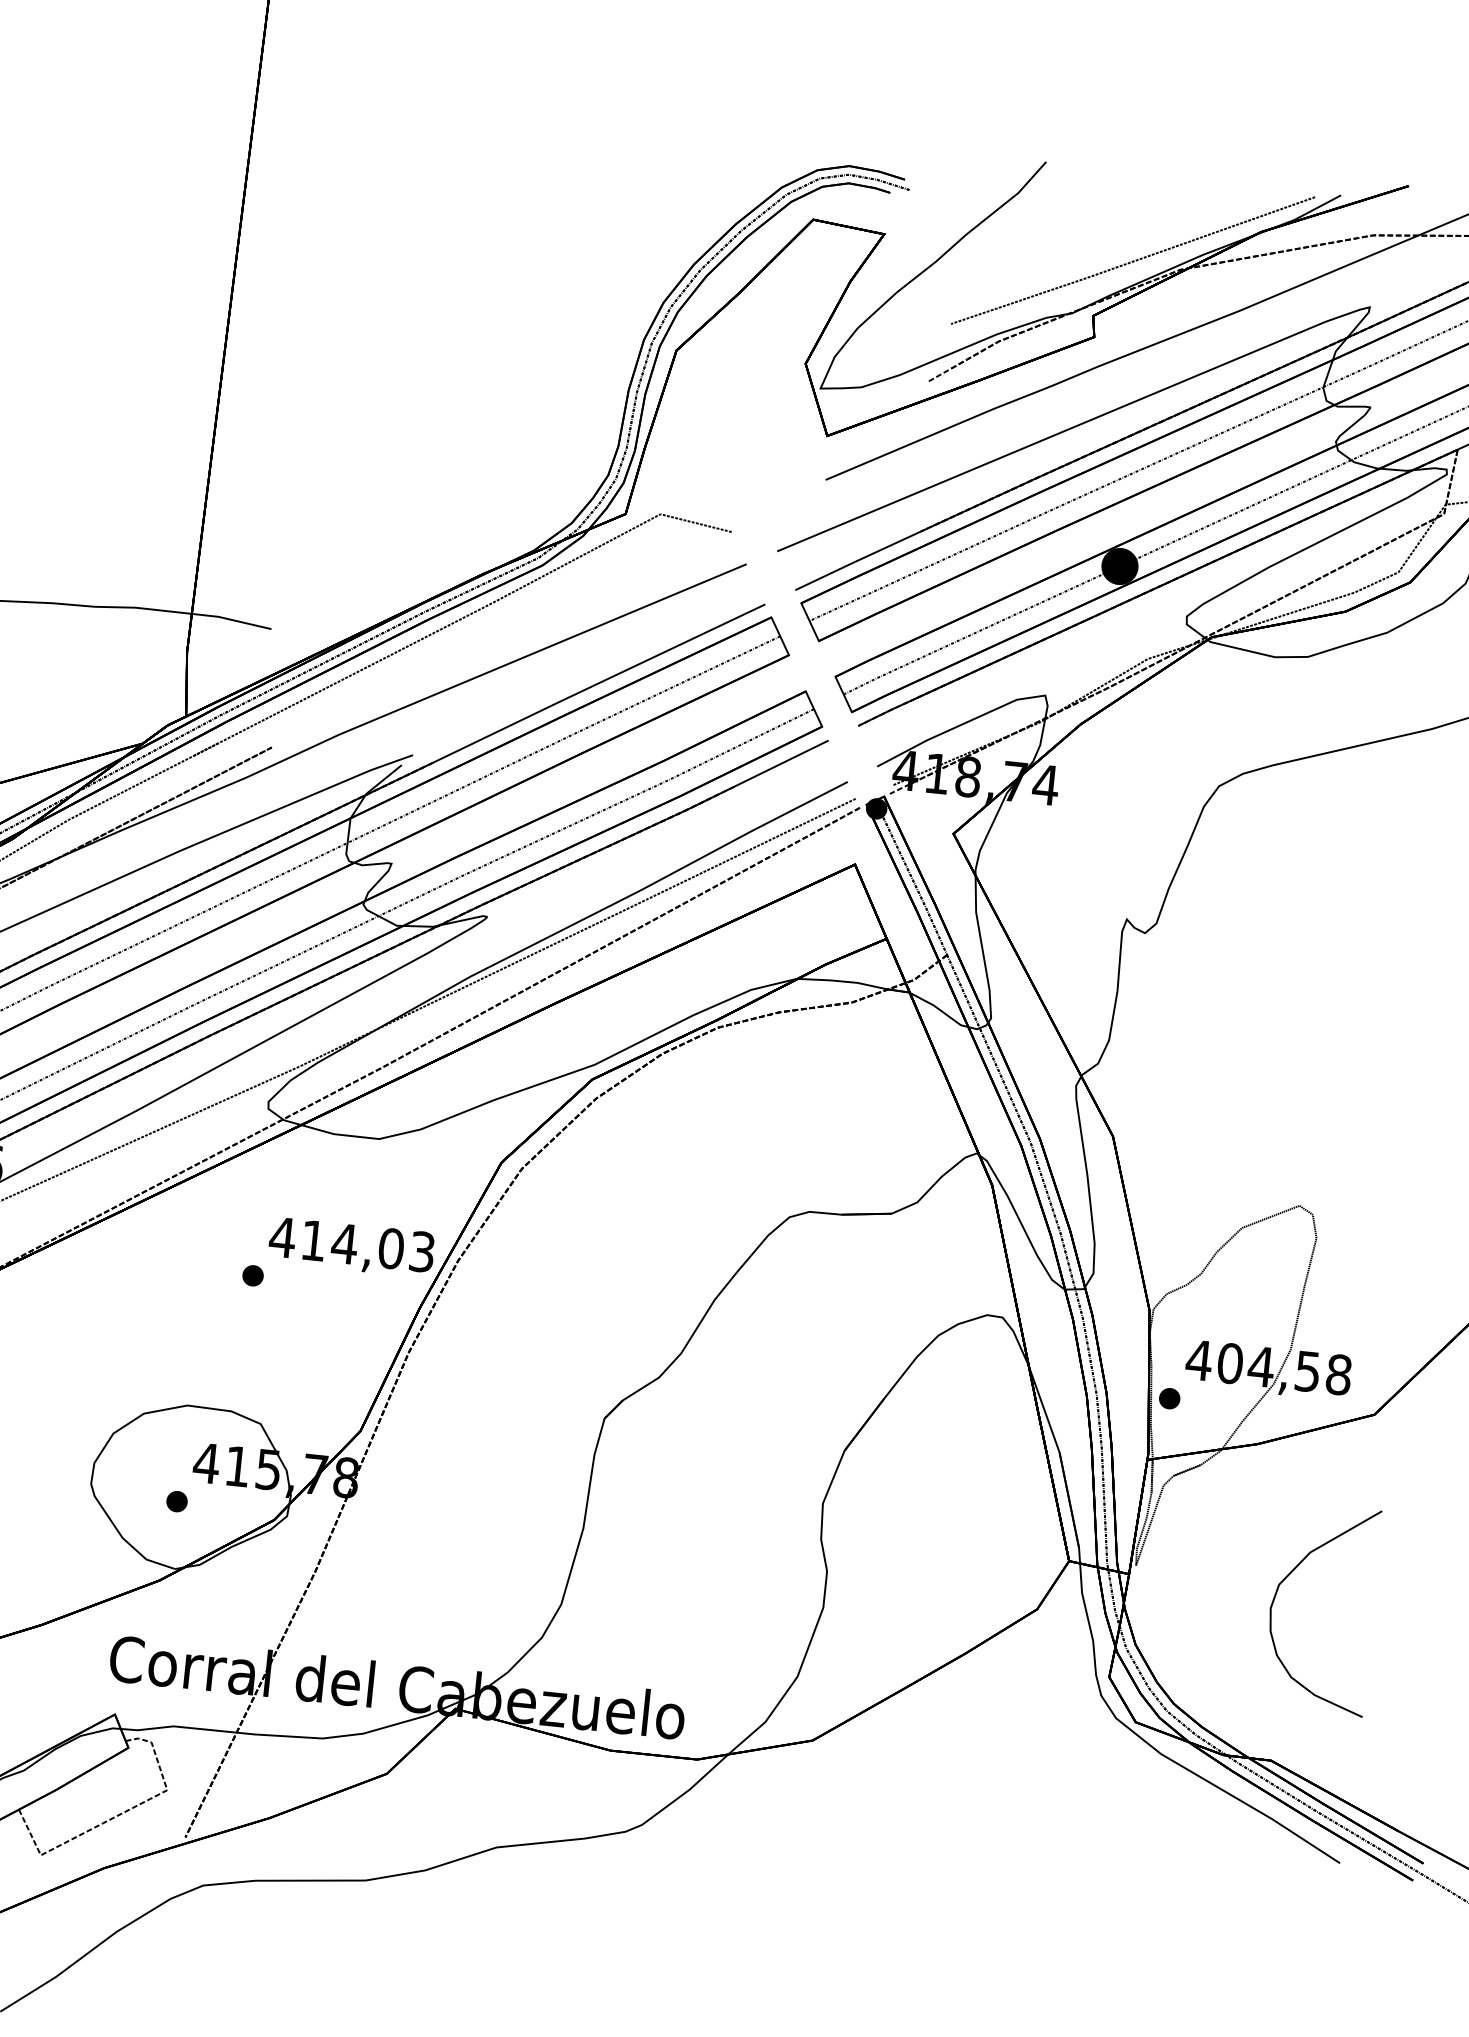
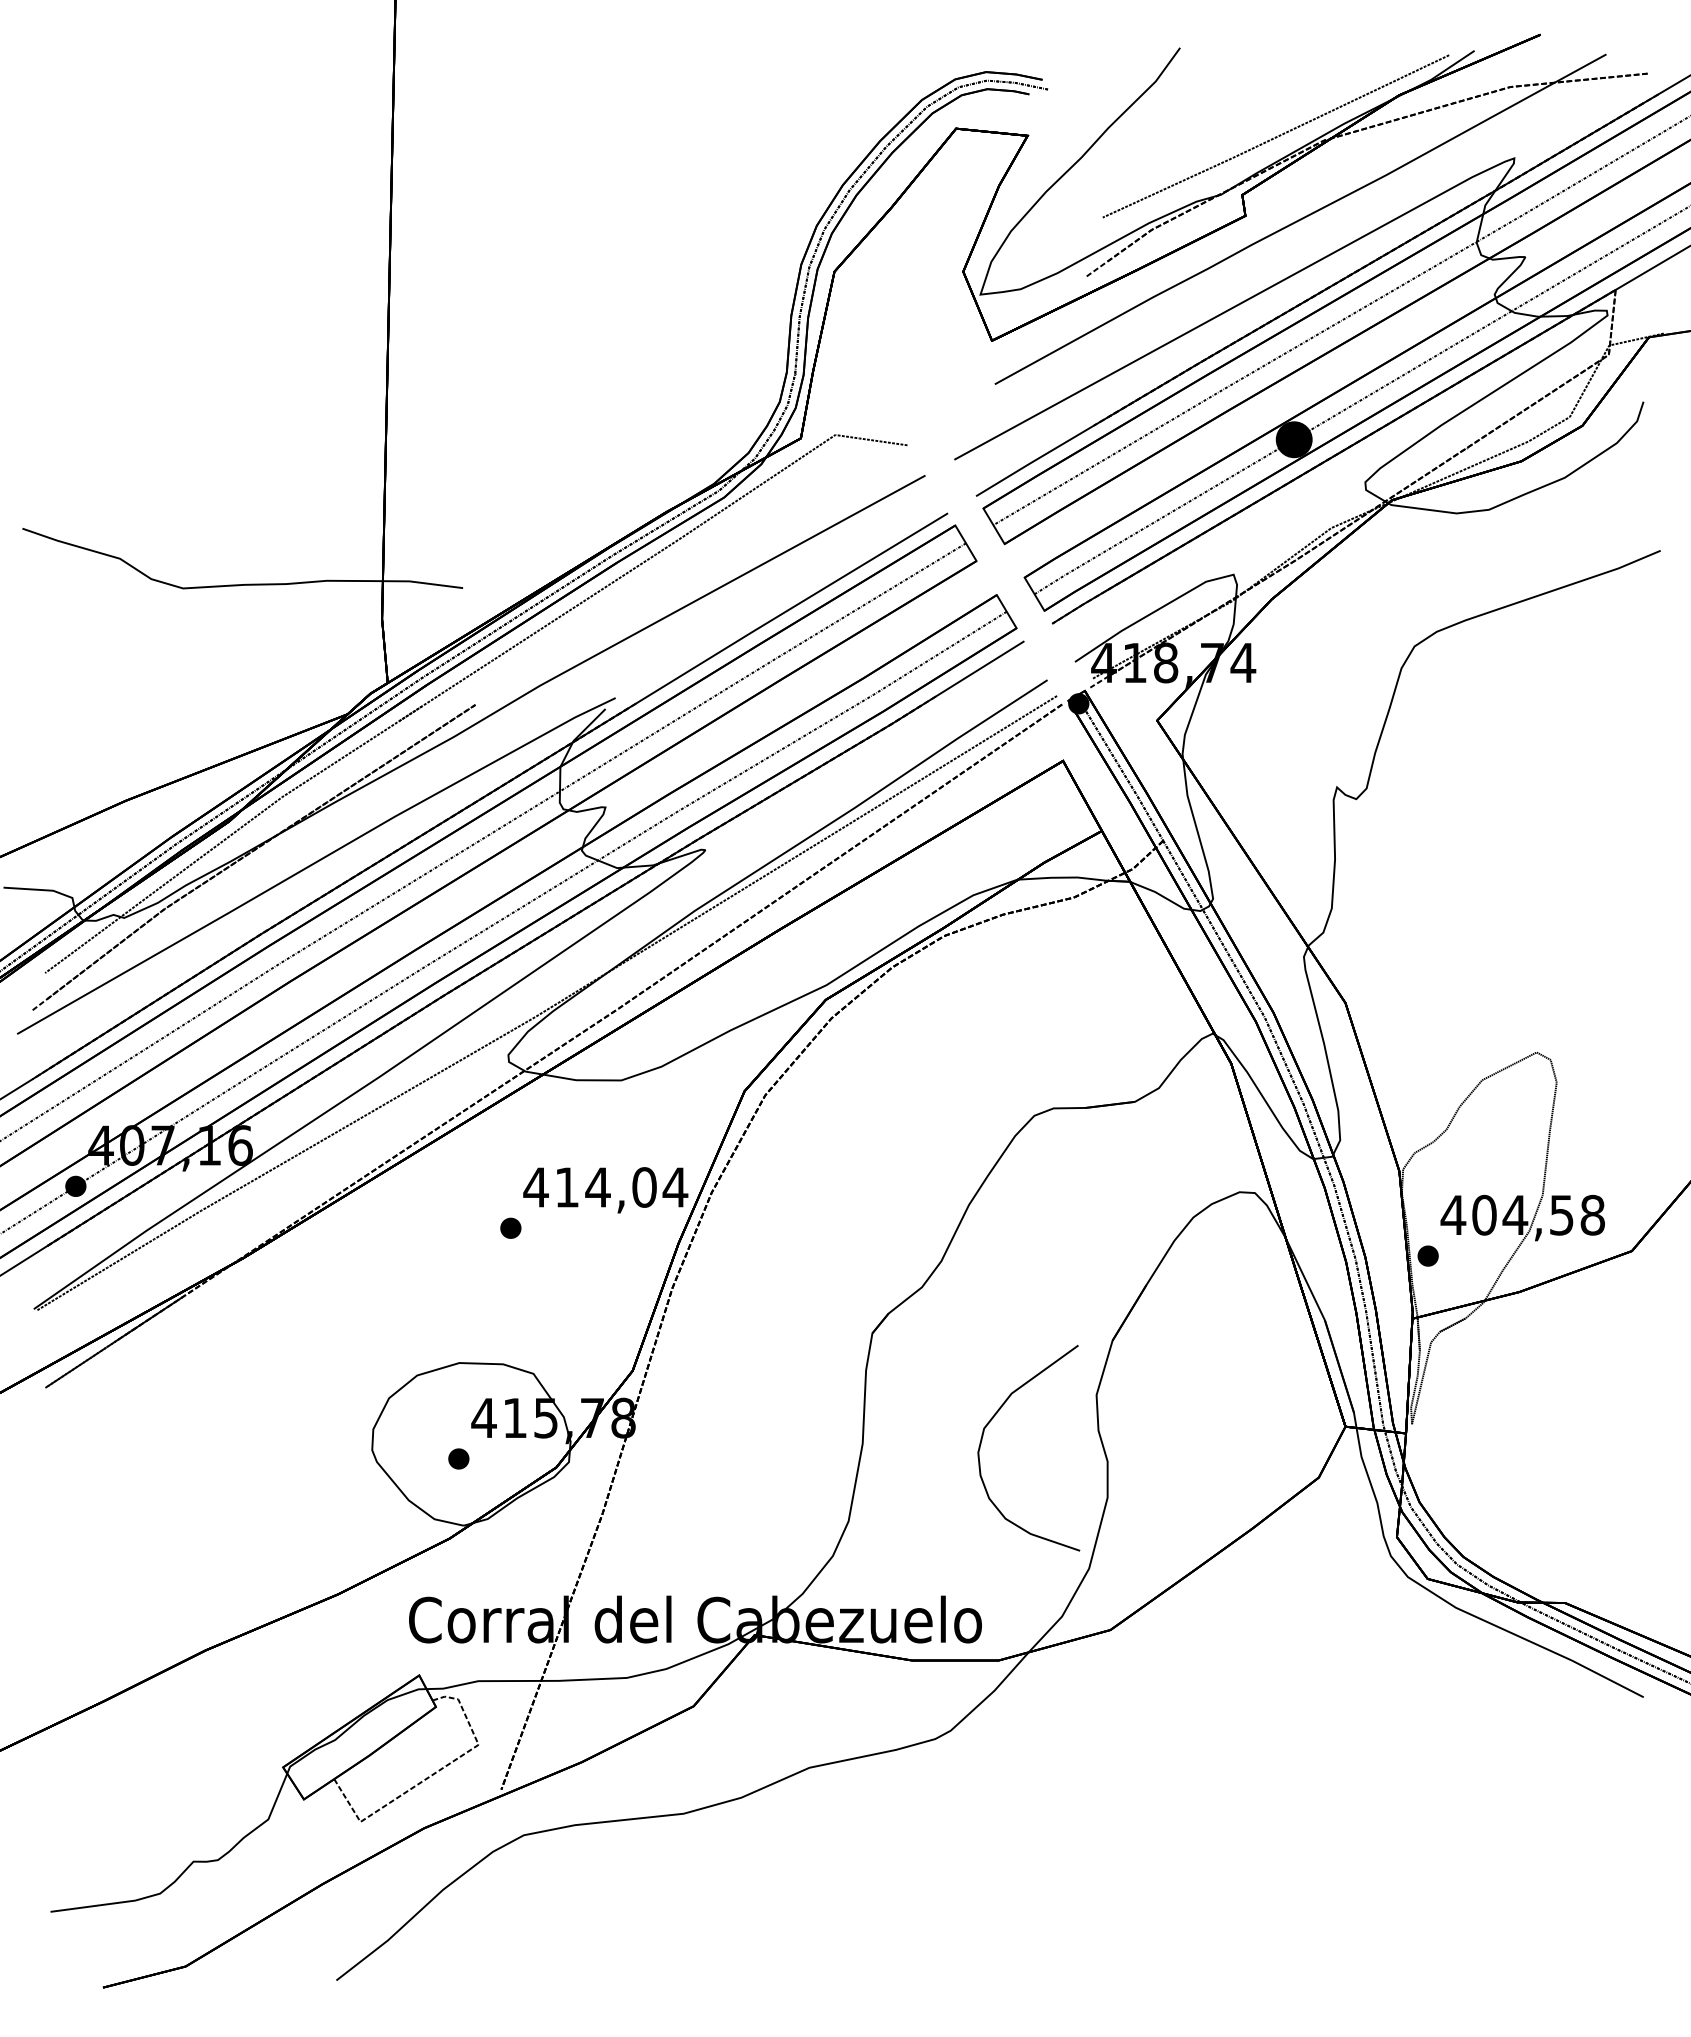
text: (422, 1251) -> (675, 1187), 414,03 -> 414,04
curve: (1290, 1574) -> (994, 1417), moved

